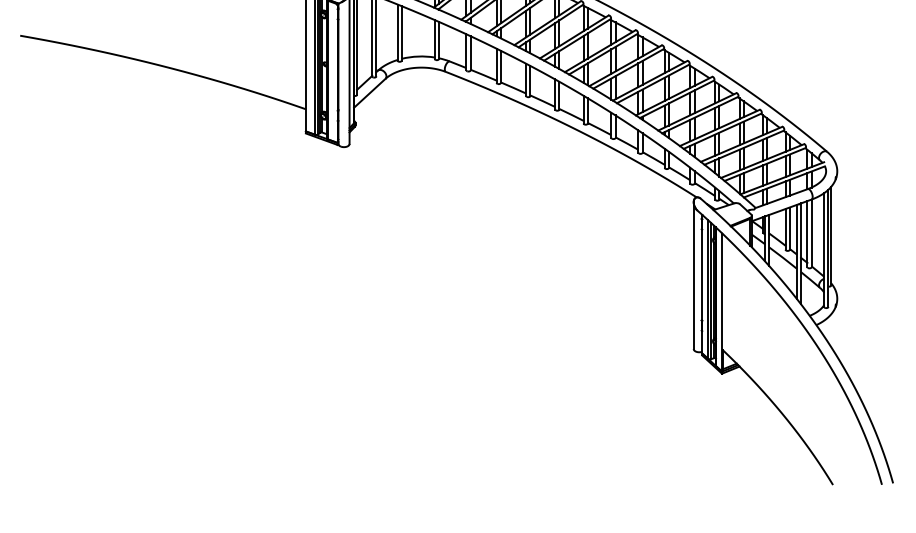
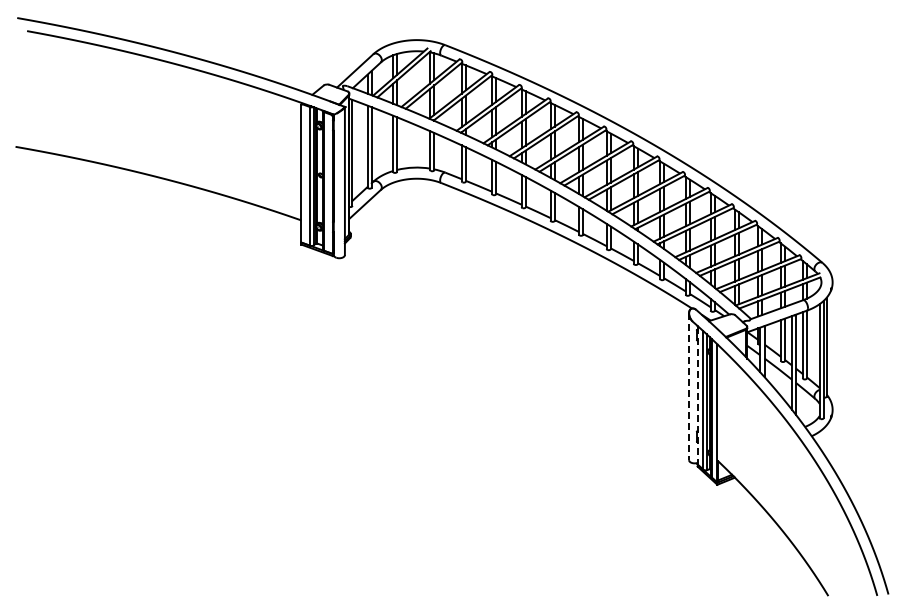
line: (694, 276) -> (689, 387), solid -> dashed
line: (702, 284) -> (697, 395), solid -> dashed

